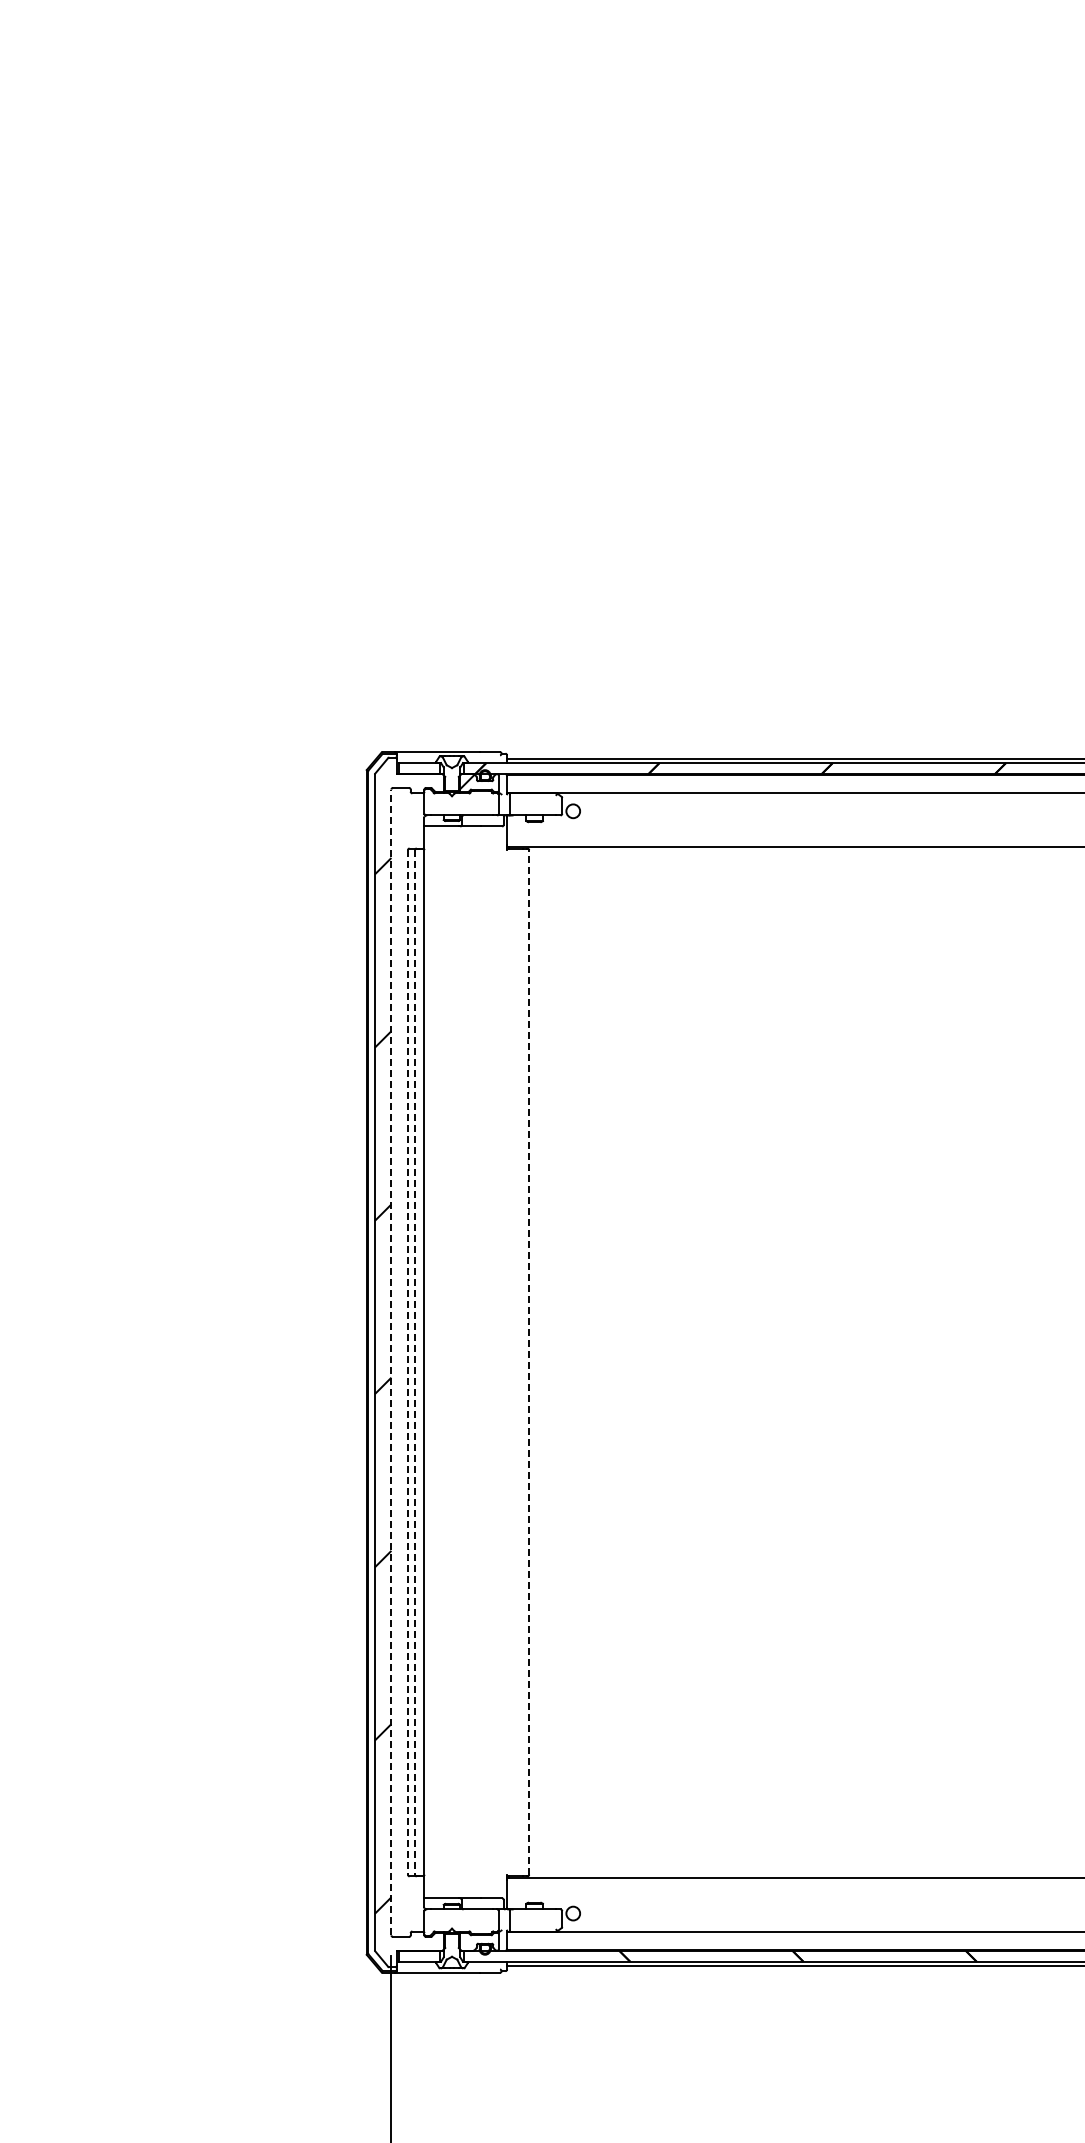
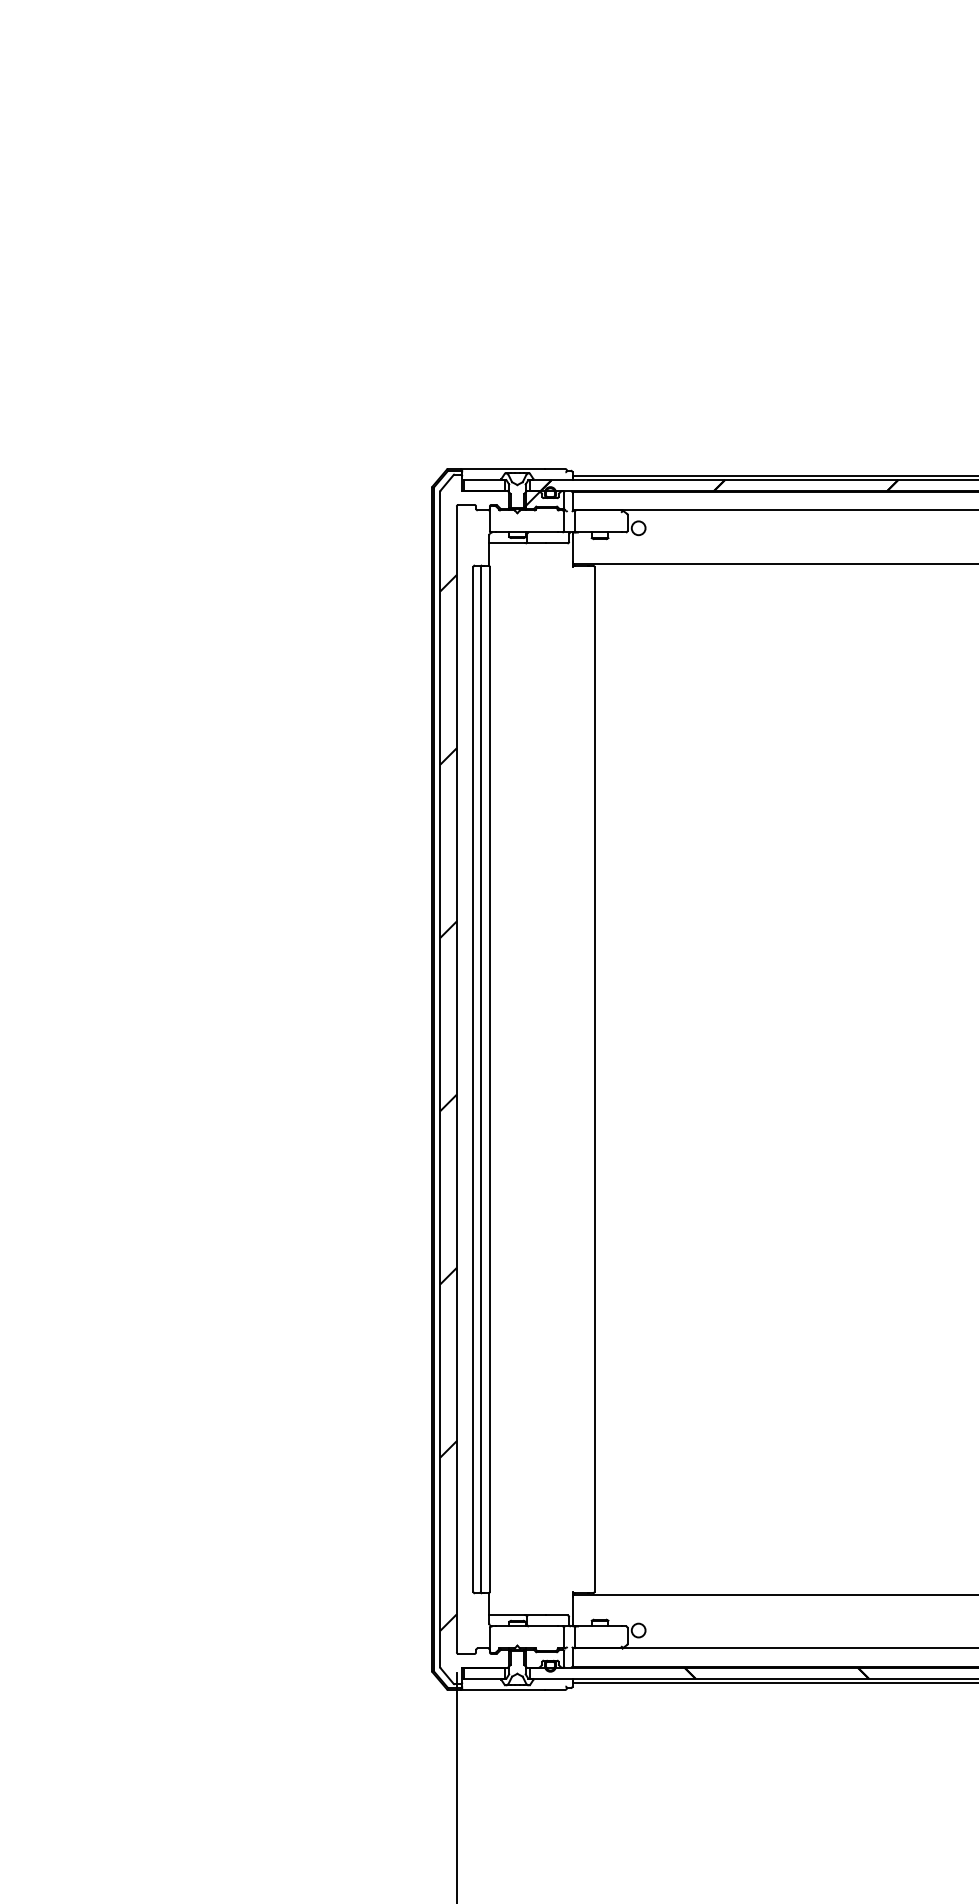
line: (529, 1361) -> (594, 1078), dashed -> solid
line: (391, 1362) -> (456, 1079), dashed -> solid
line: (407, 1362) -> (472, 1079), dashed -> solid
line: (415, 1362) -> (480, 1079), dashed -> solid

